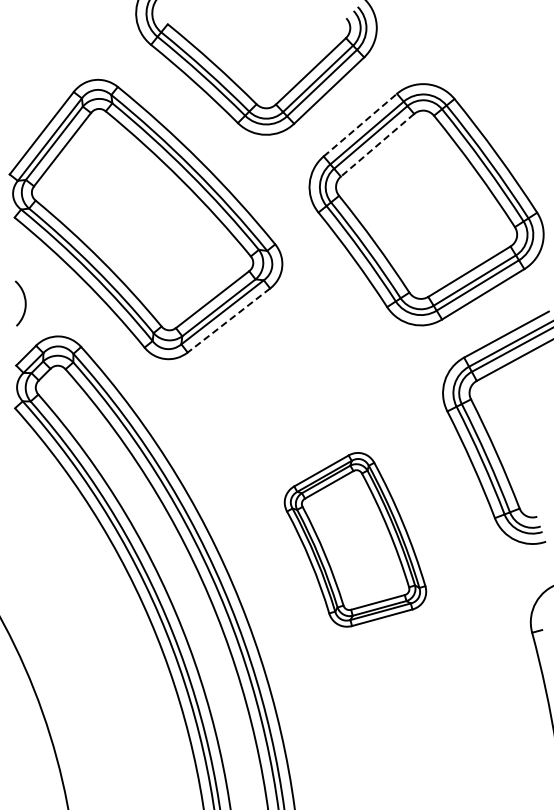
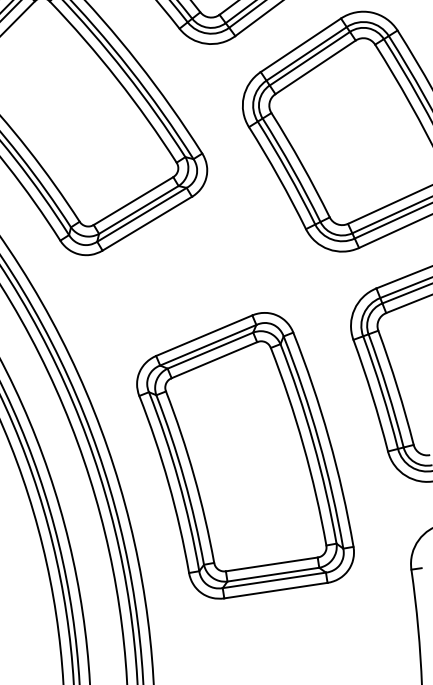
line: (360, 124) -> (301, 44), dashed -> solid
line: (377, 145) -> (315, 67), dashed -> solid
line: (228, 320) -> (146, 223), dashed -> solid
part: (355, 539) -> (247, 456), size x1.67

